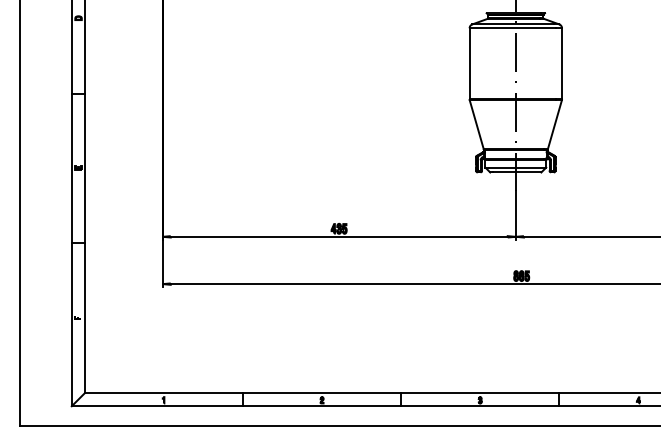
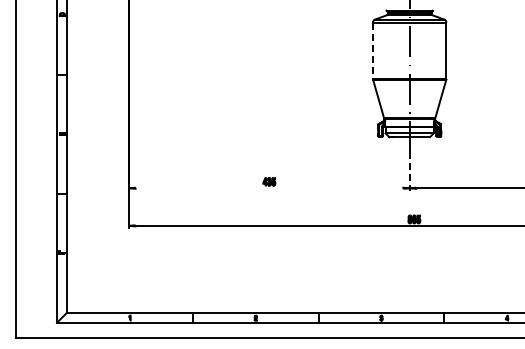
line: (468, 64) -> (372, 51), solid -> dashed
line: (515, 215) -> (409, 171), solid -> dashed
line: (339, 237) -> (269, 188), removed

